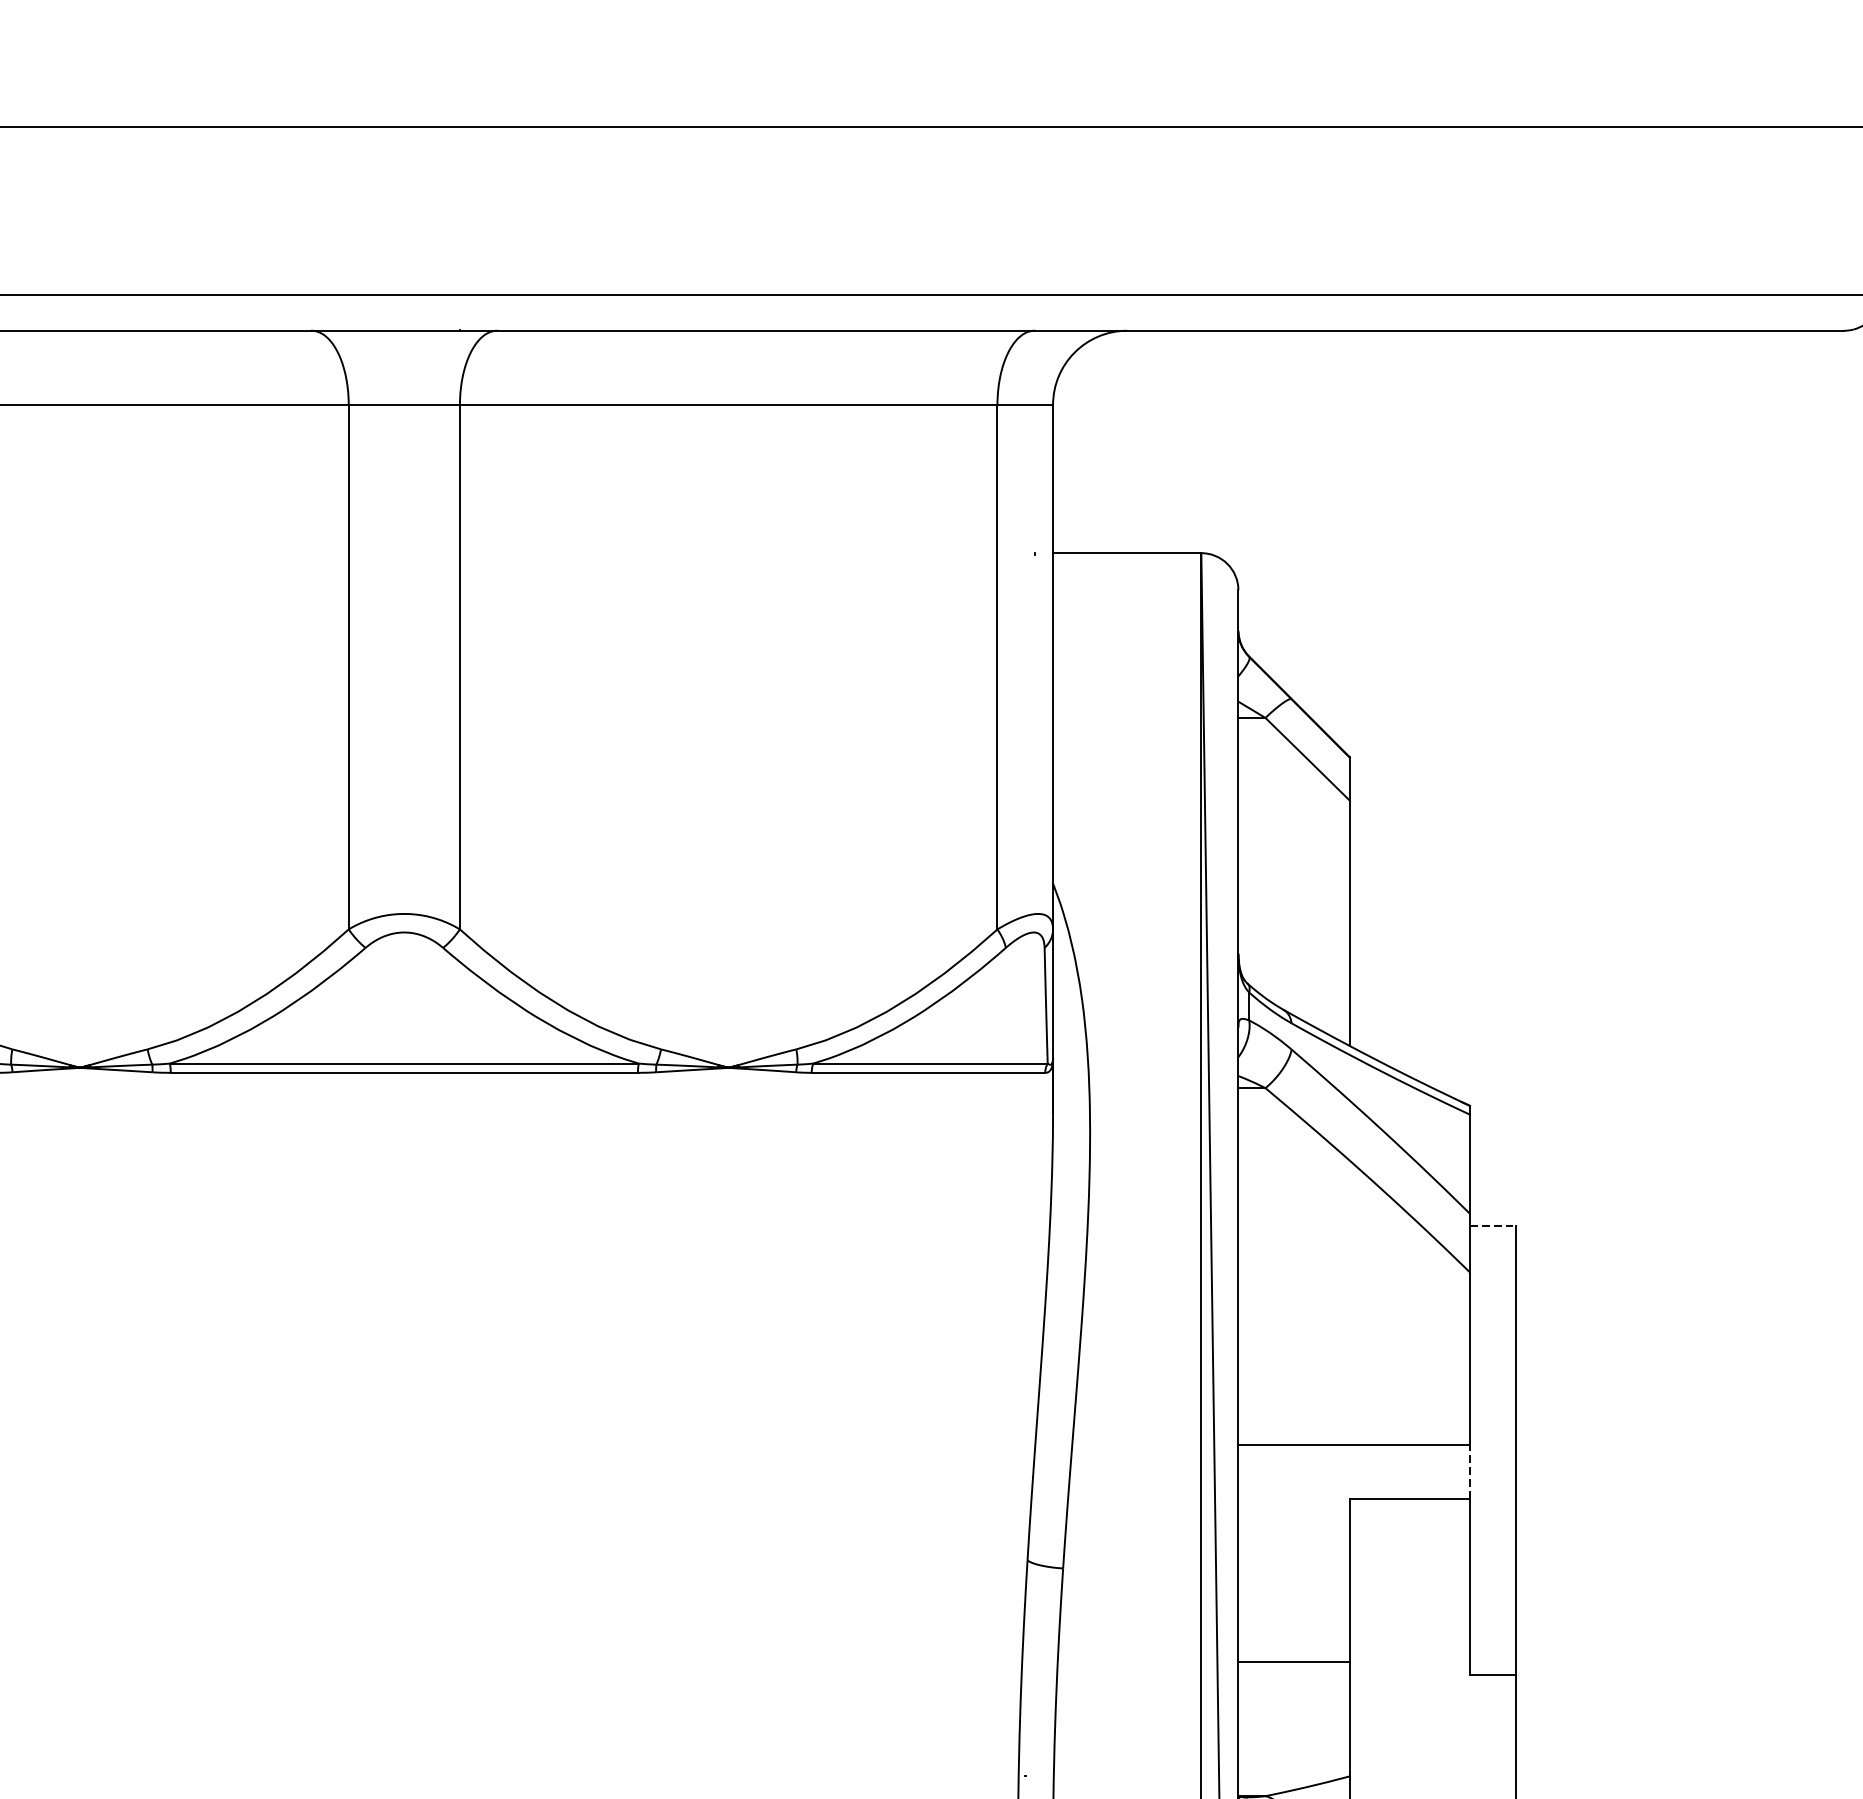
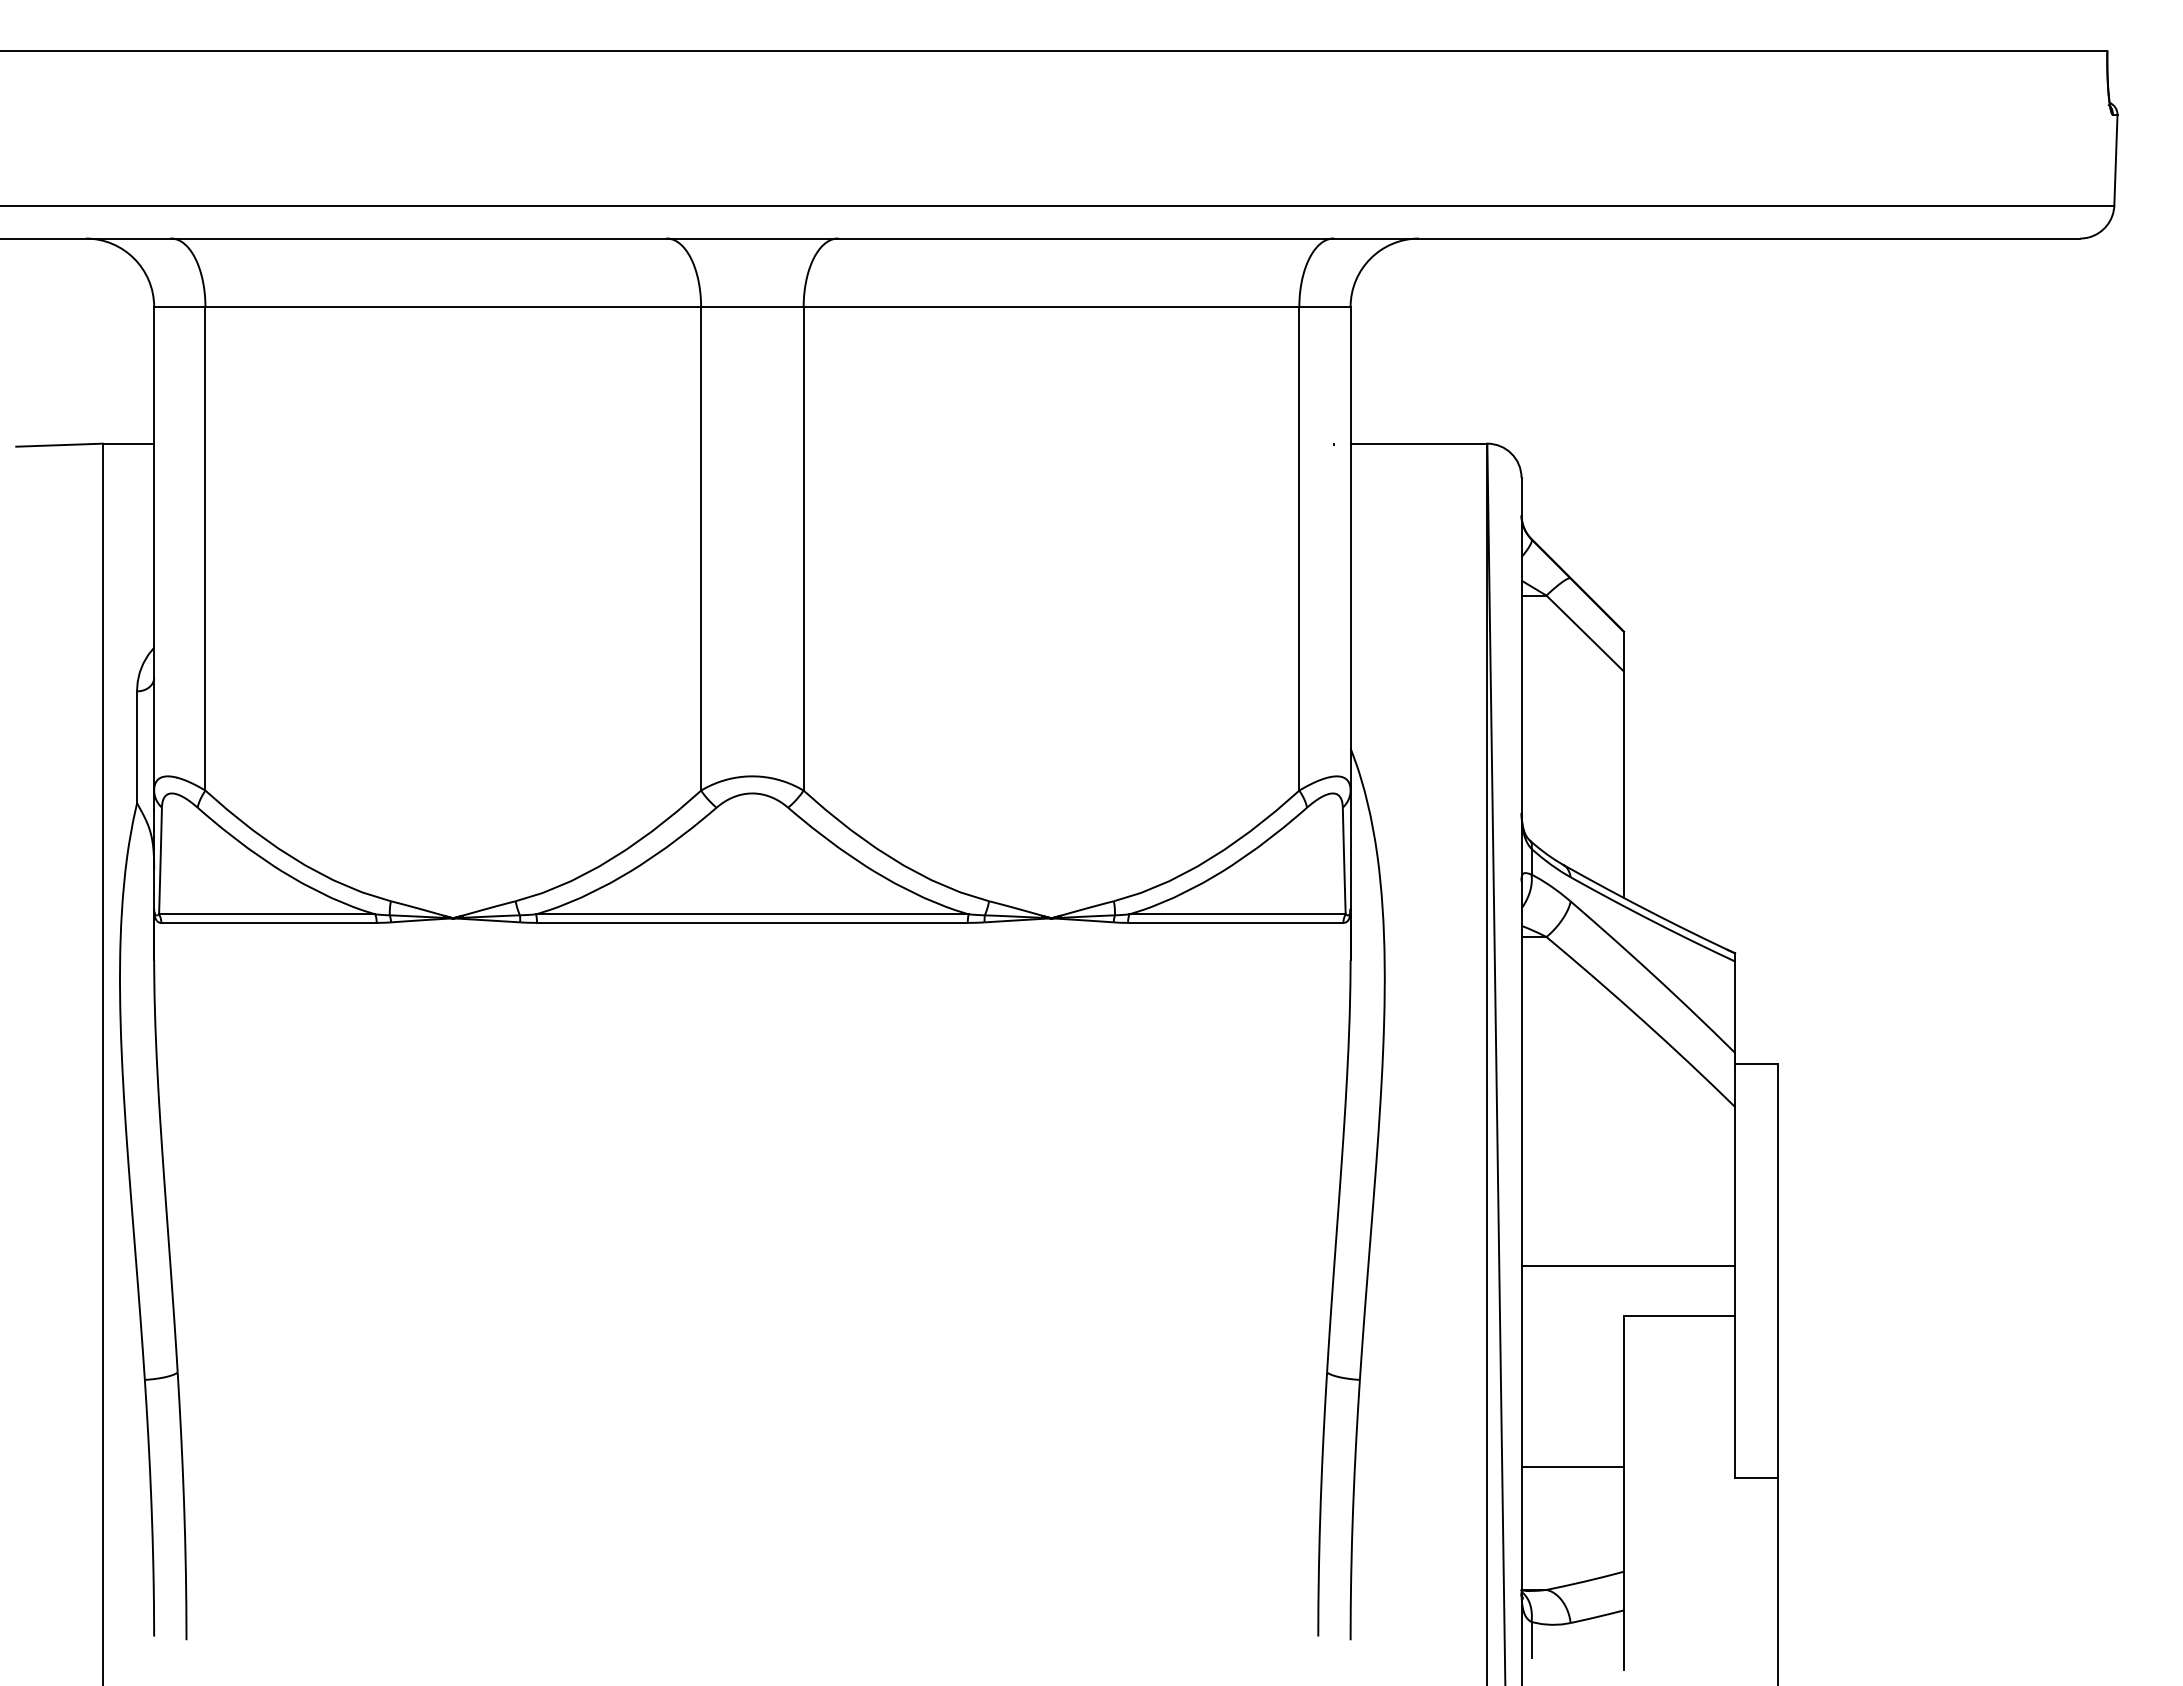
line: (1494, 1226) -> (1757, 1064), dashed -> solid
line: (1470, 1471) -> (1735, 1290), dashed -> solid

